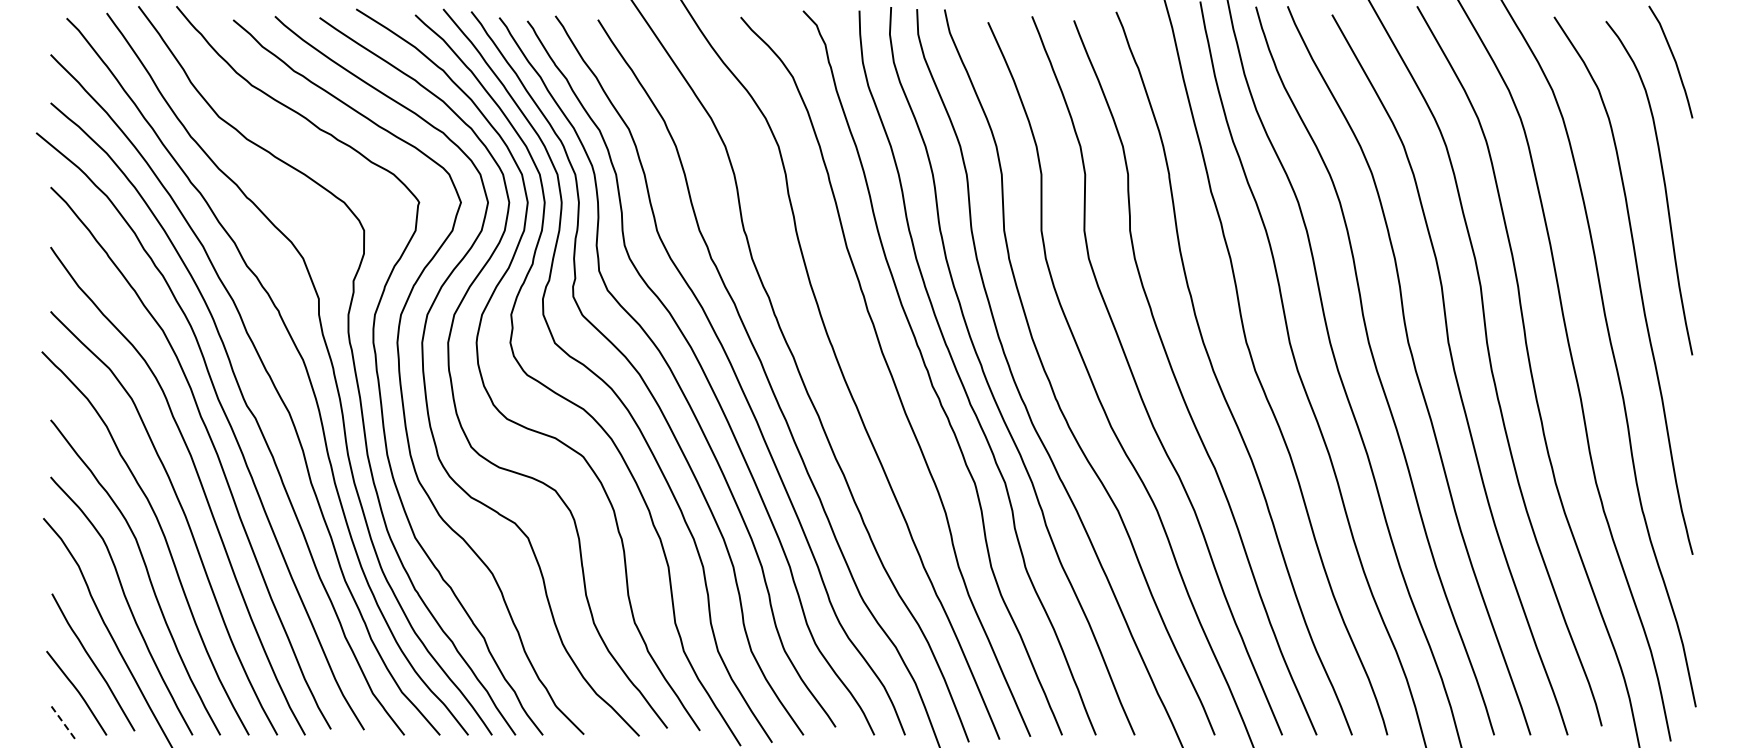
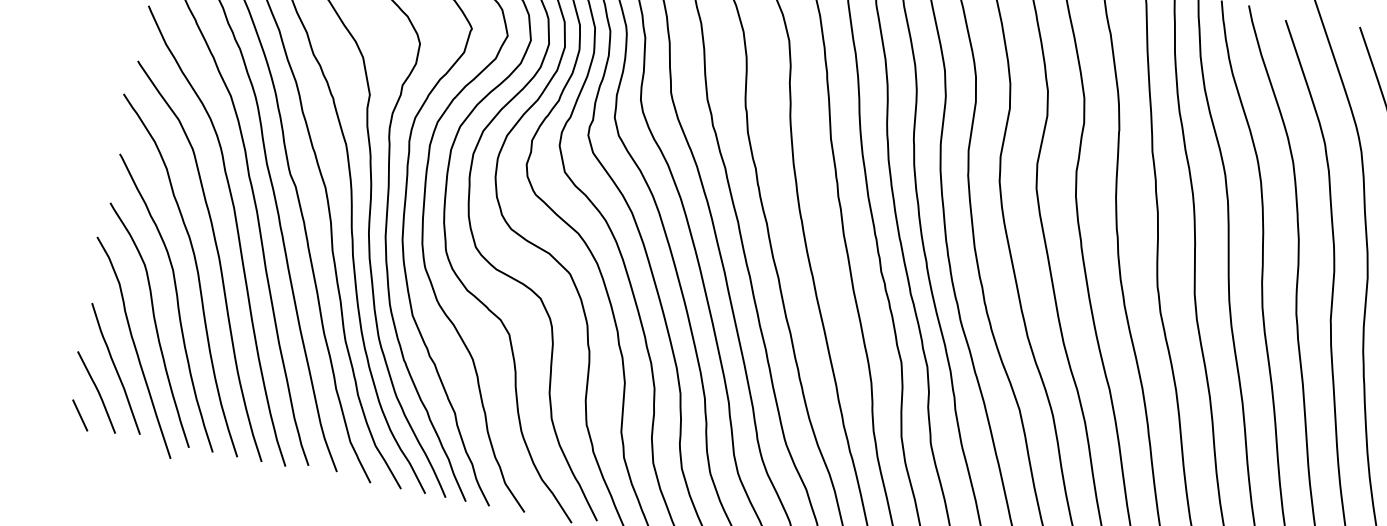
line: (63, 723) -> (80, 416), dashed -> solid

